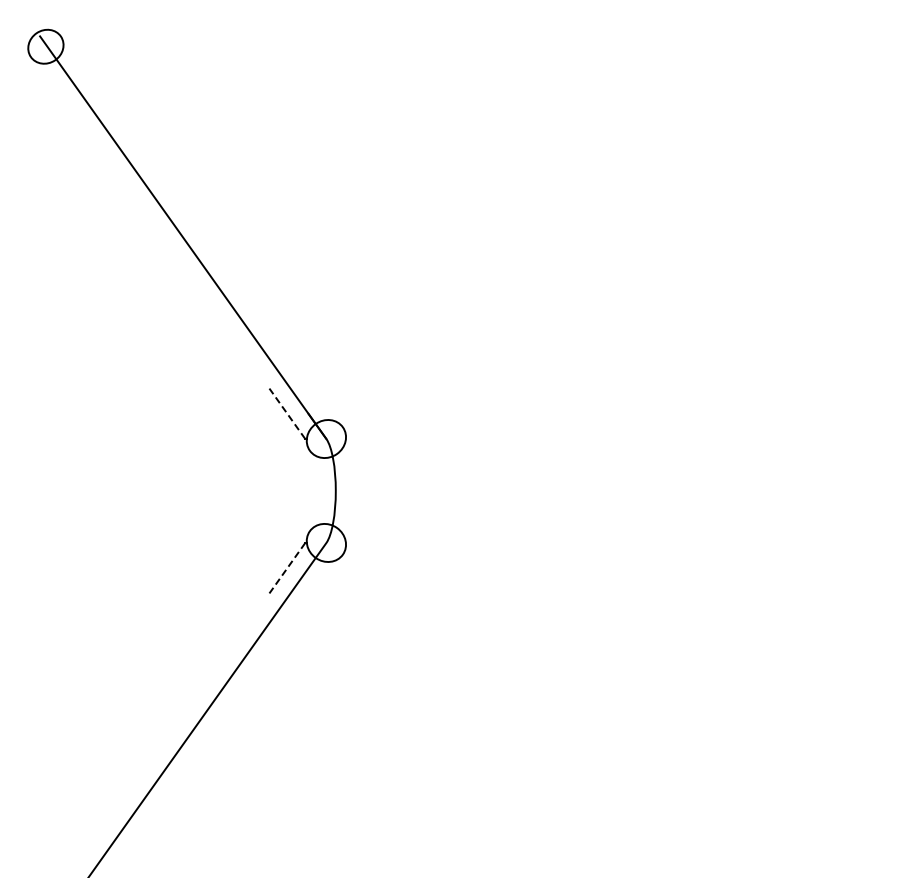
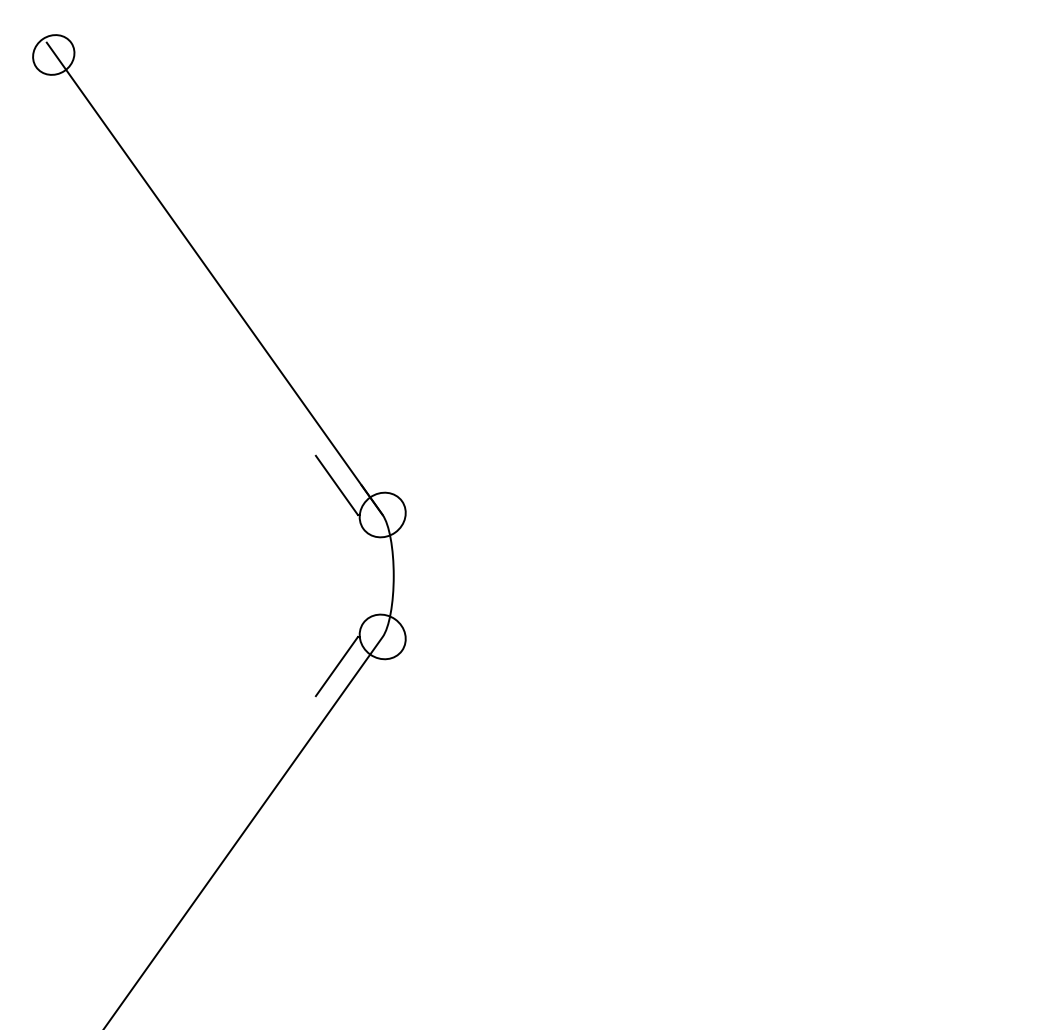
line: (287, 413) -> (337, 485), dashed -> solid
line: (287, 568) -> (337, 666), dashed -> solid

